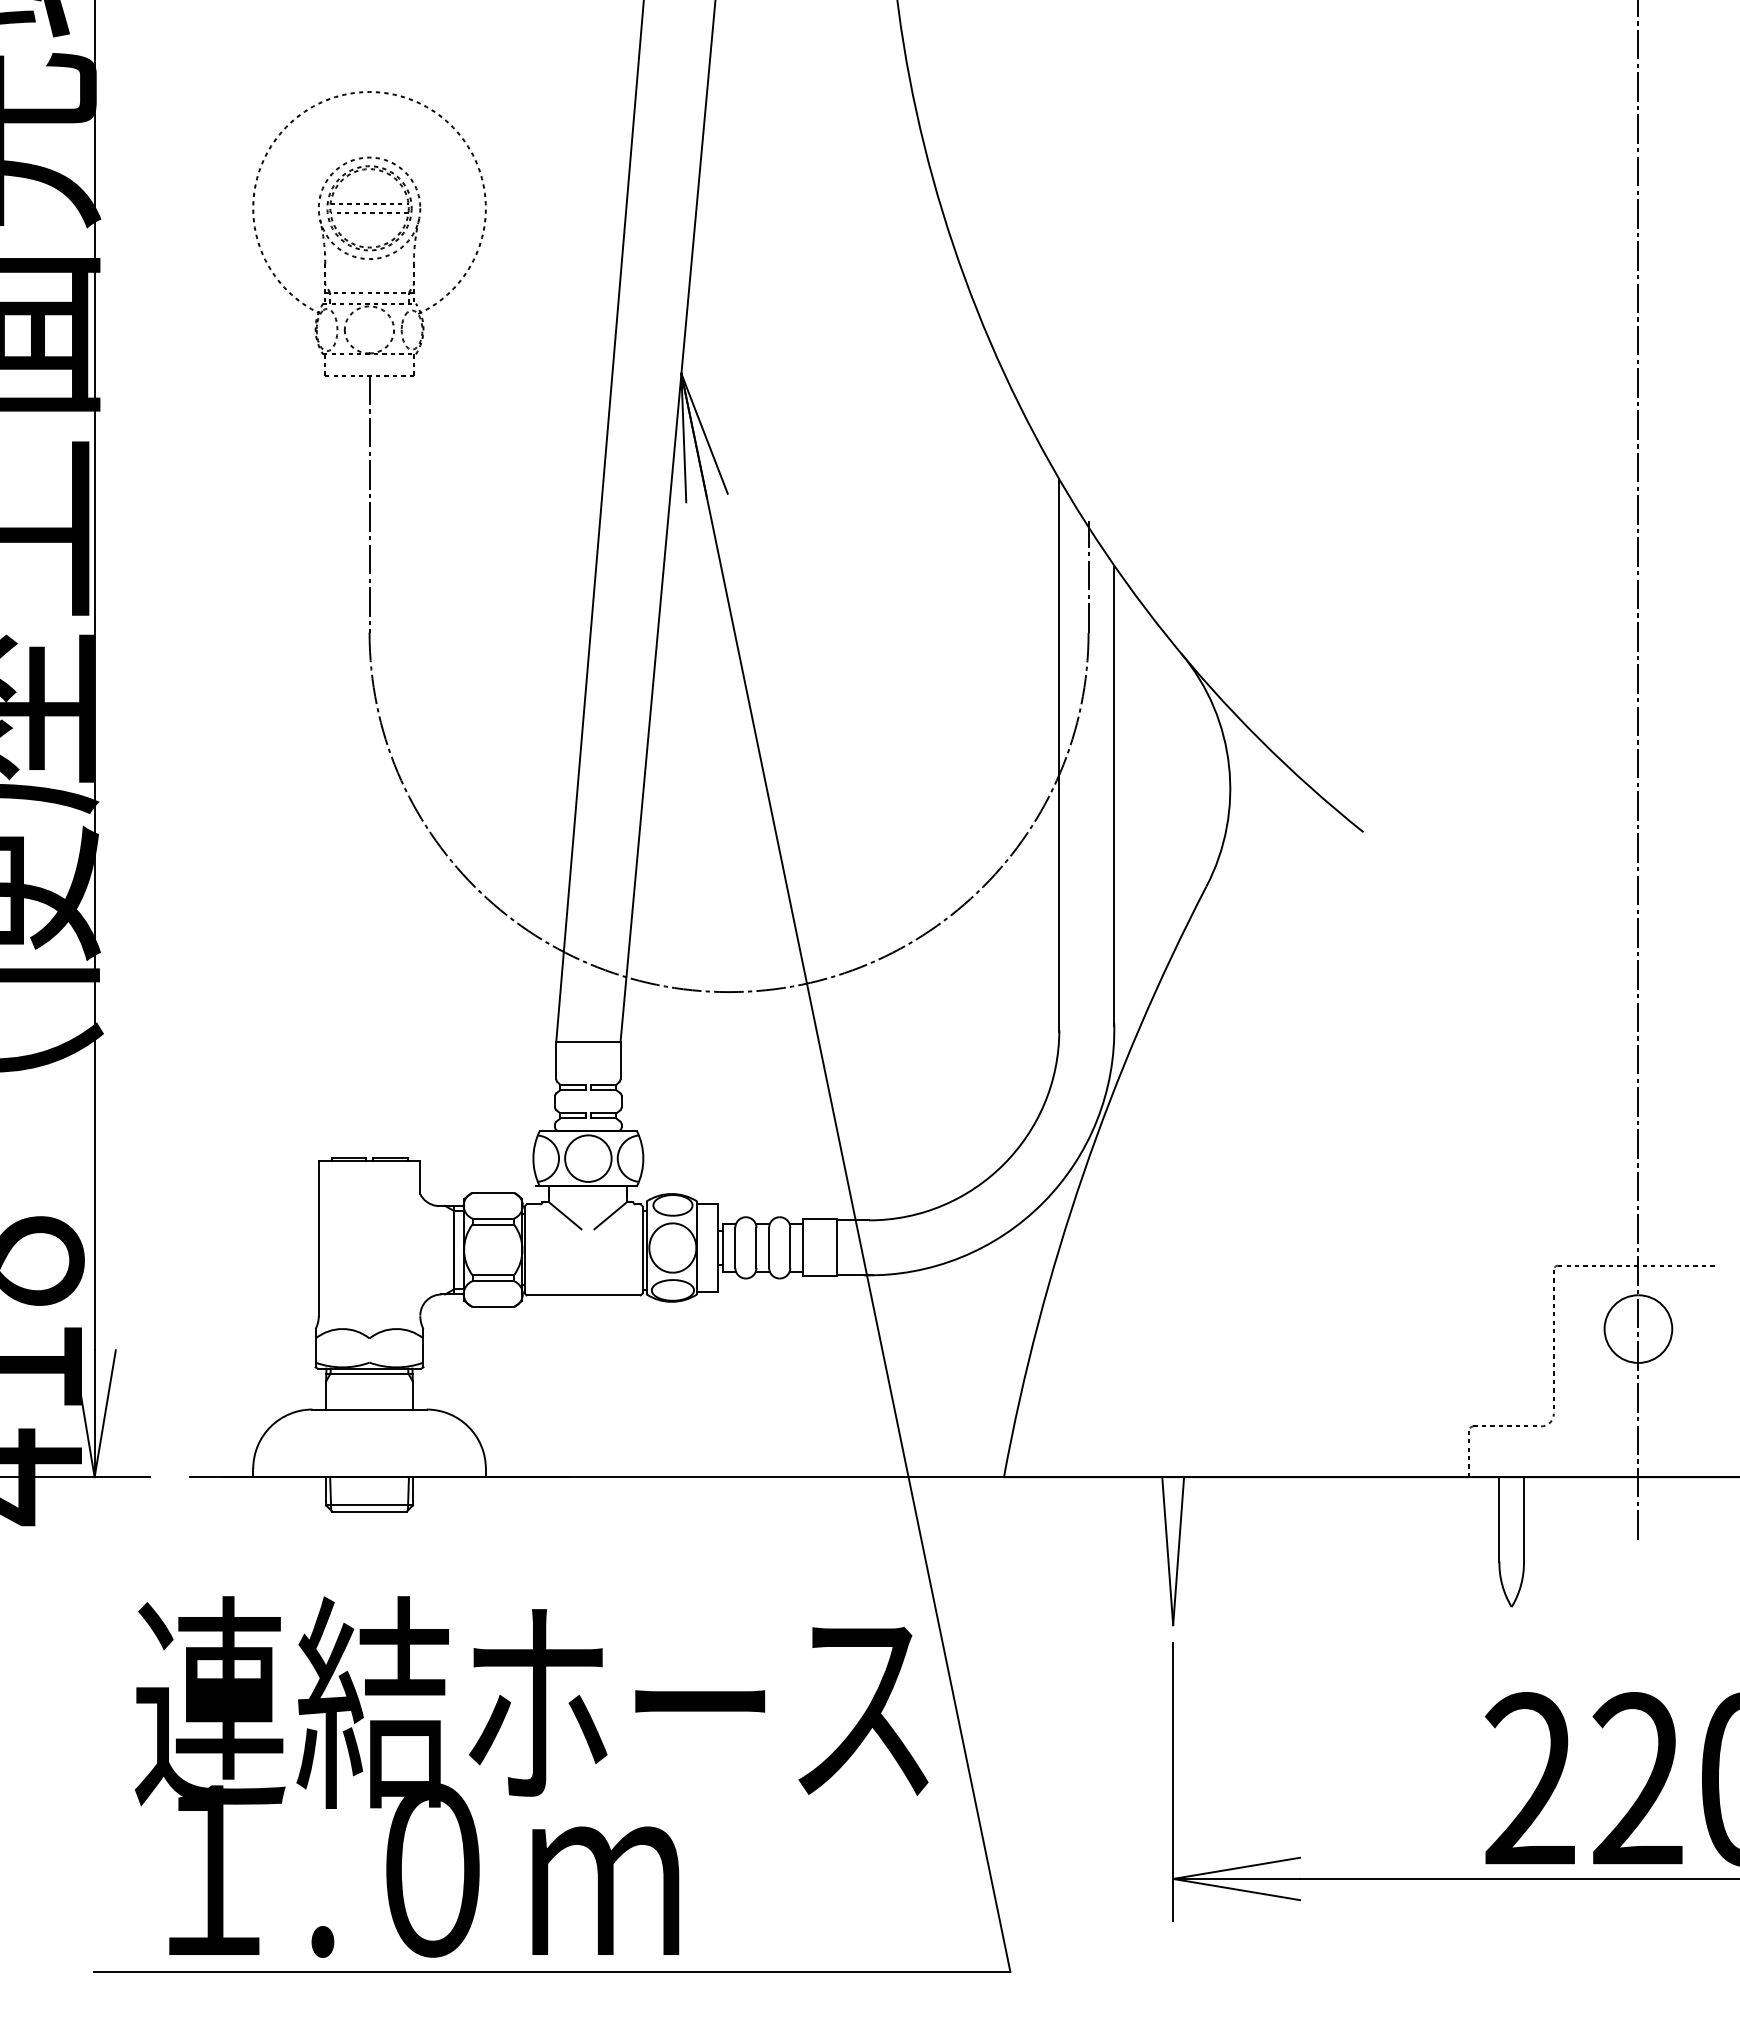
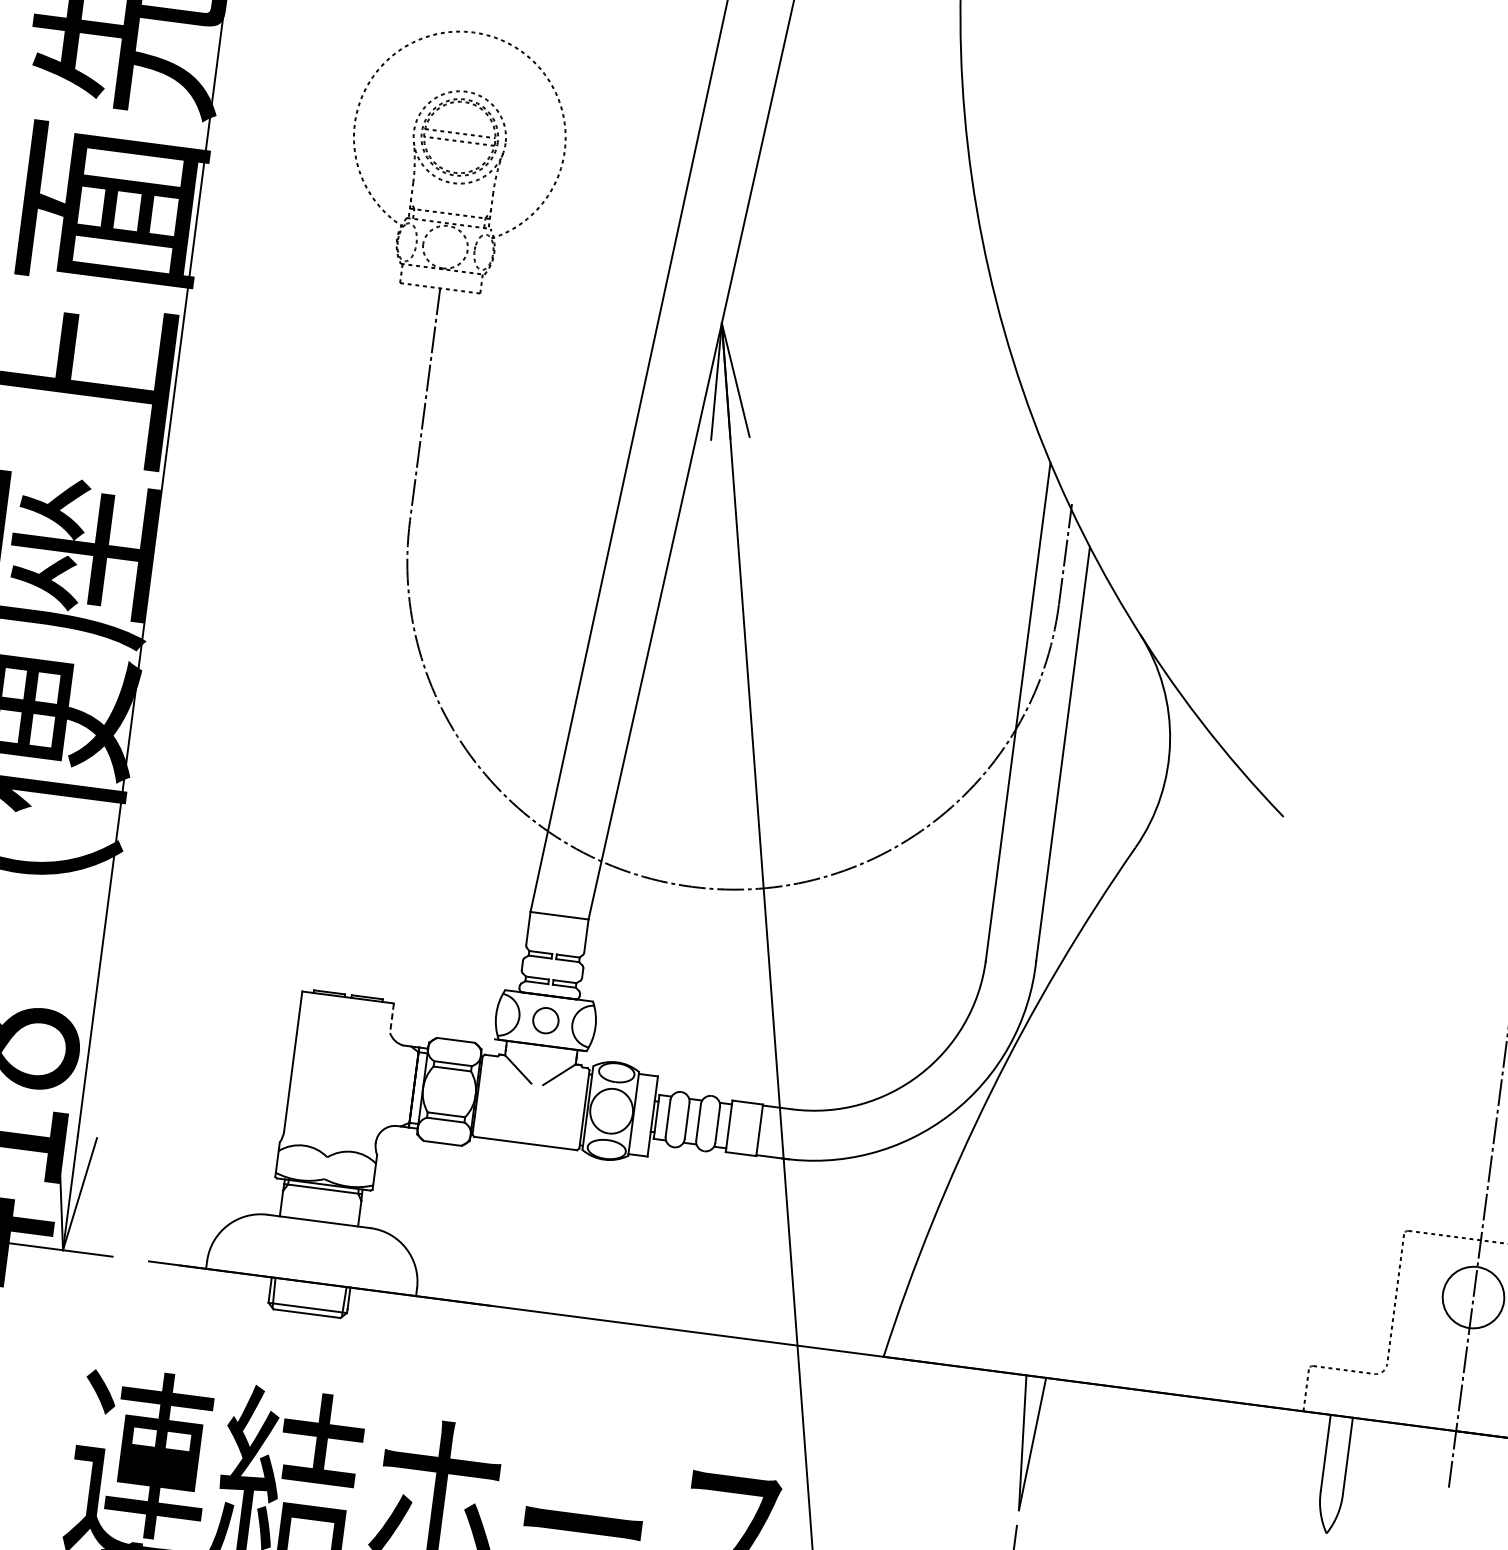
circle: (588, 1158) -> (546, 1020), size x0.6
line: (420, 1178) -> (392, 1018), solid -> dashed

